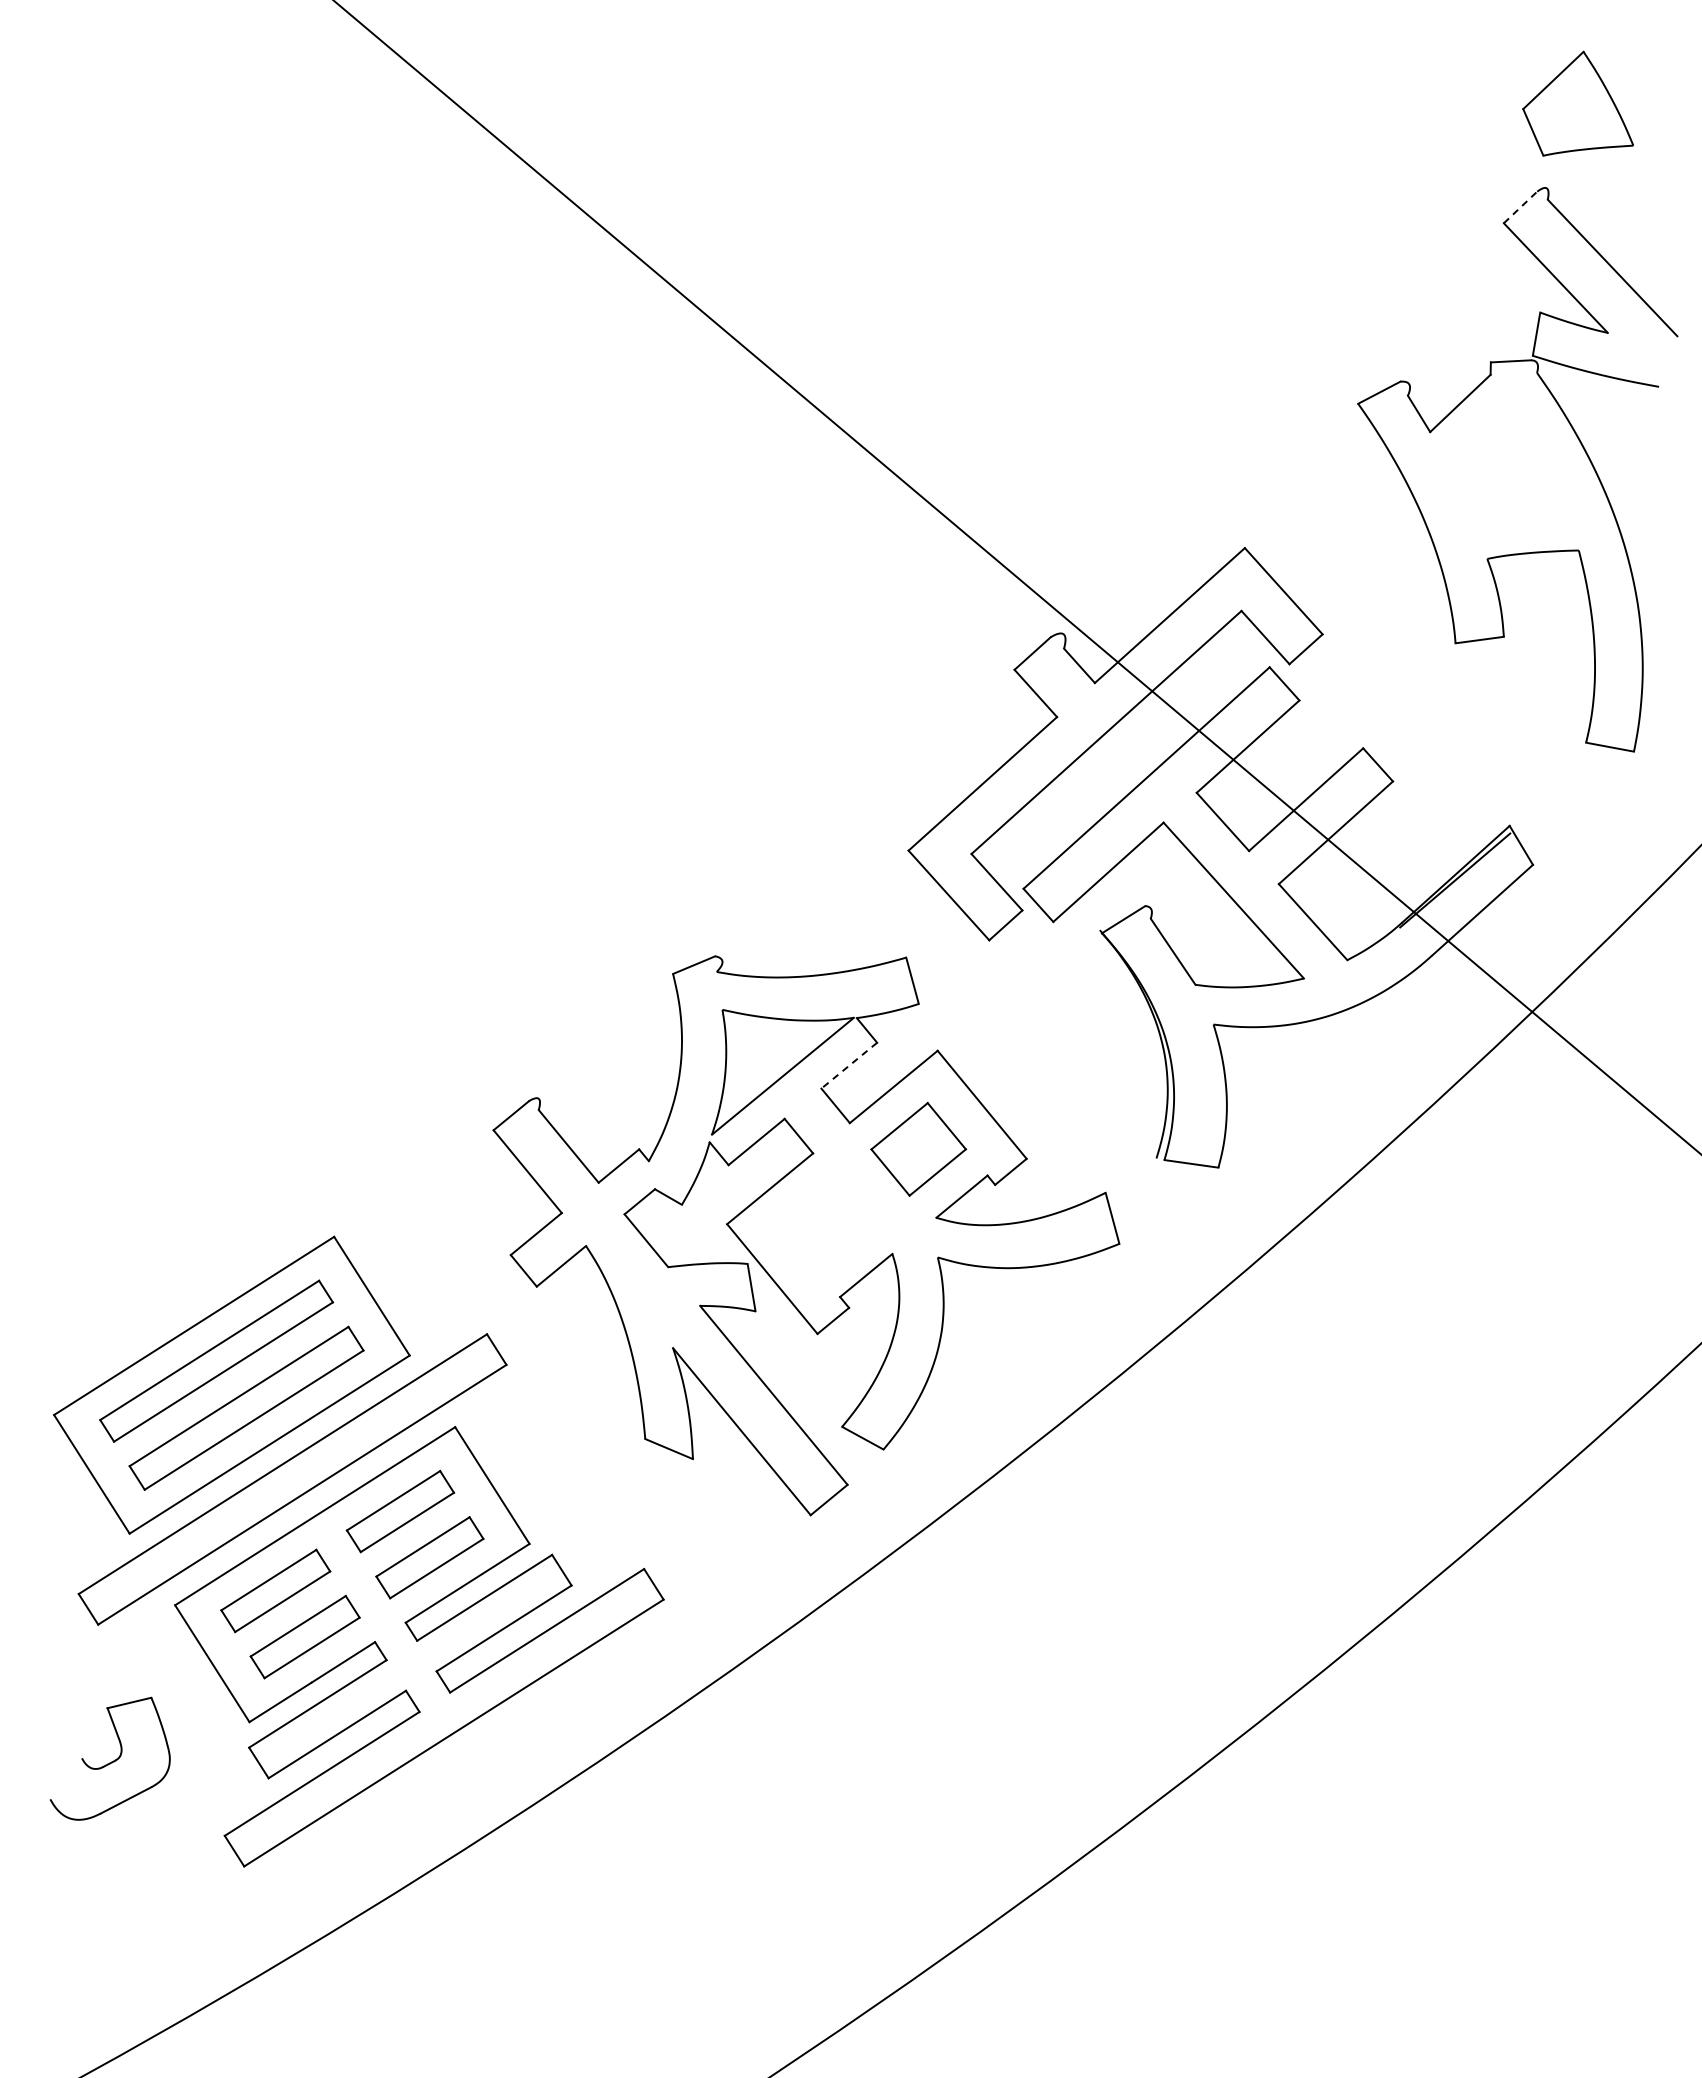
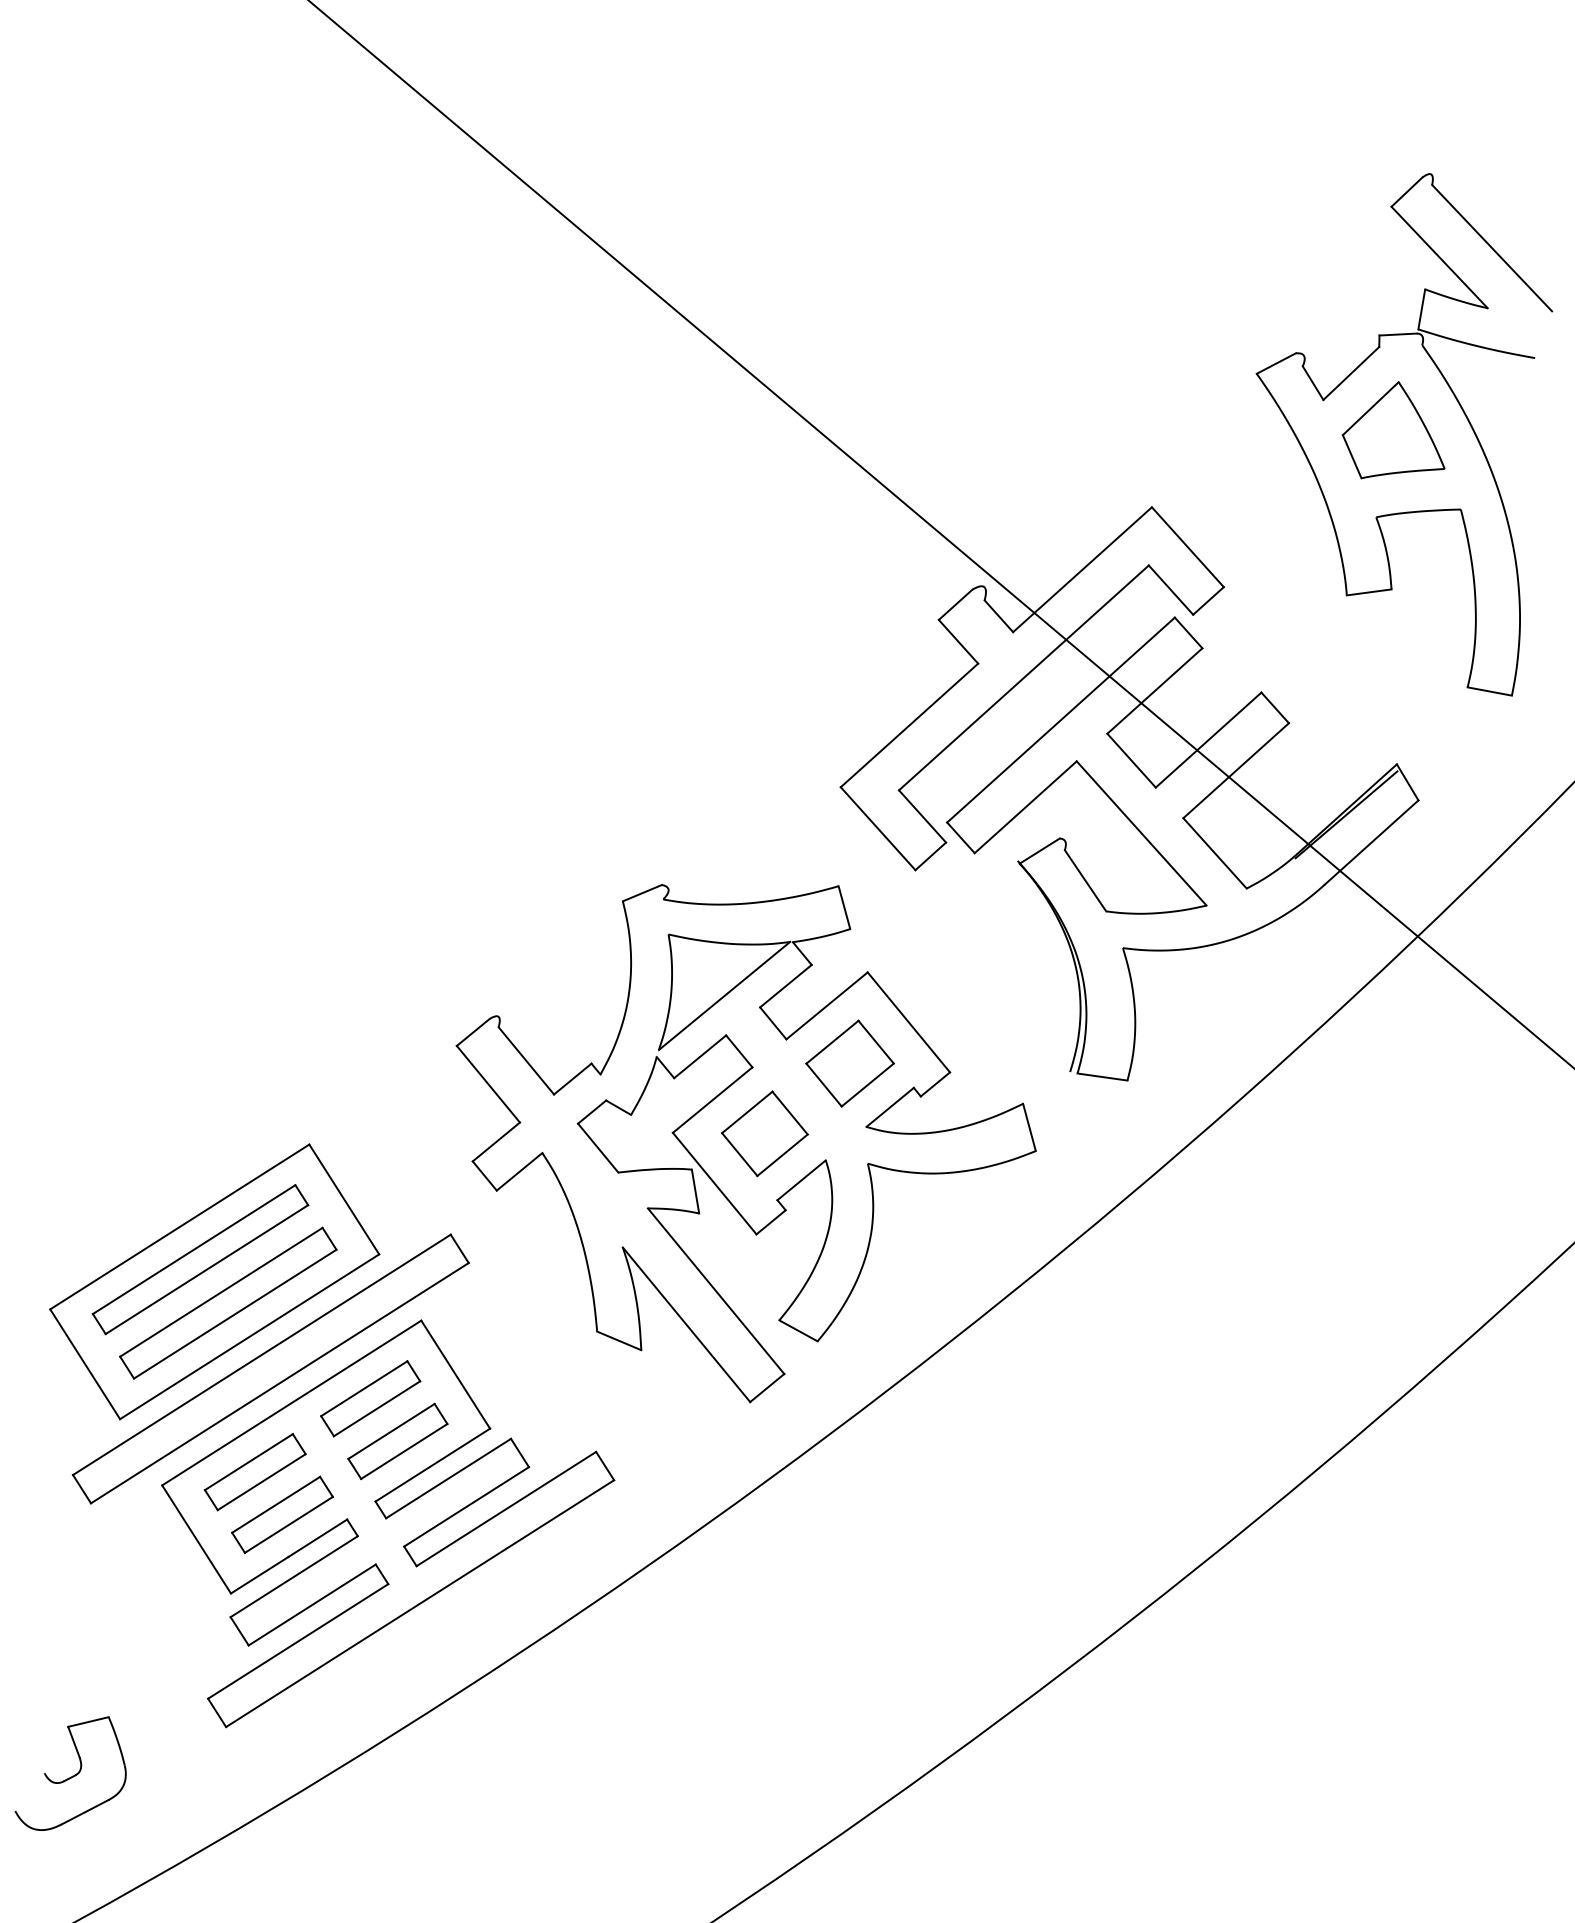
part: (1577, 103) -> (1393, 429), moved
line: (1520, 207) -> (1406, 192), dashed -> solid
line: (848, 1066) -> (785, 986), dashed -> solid
part: (826, 1224) -> (764, 1133), added
part: (109, 1758) -> (70, 1773), moved

